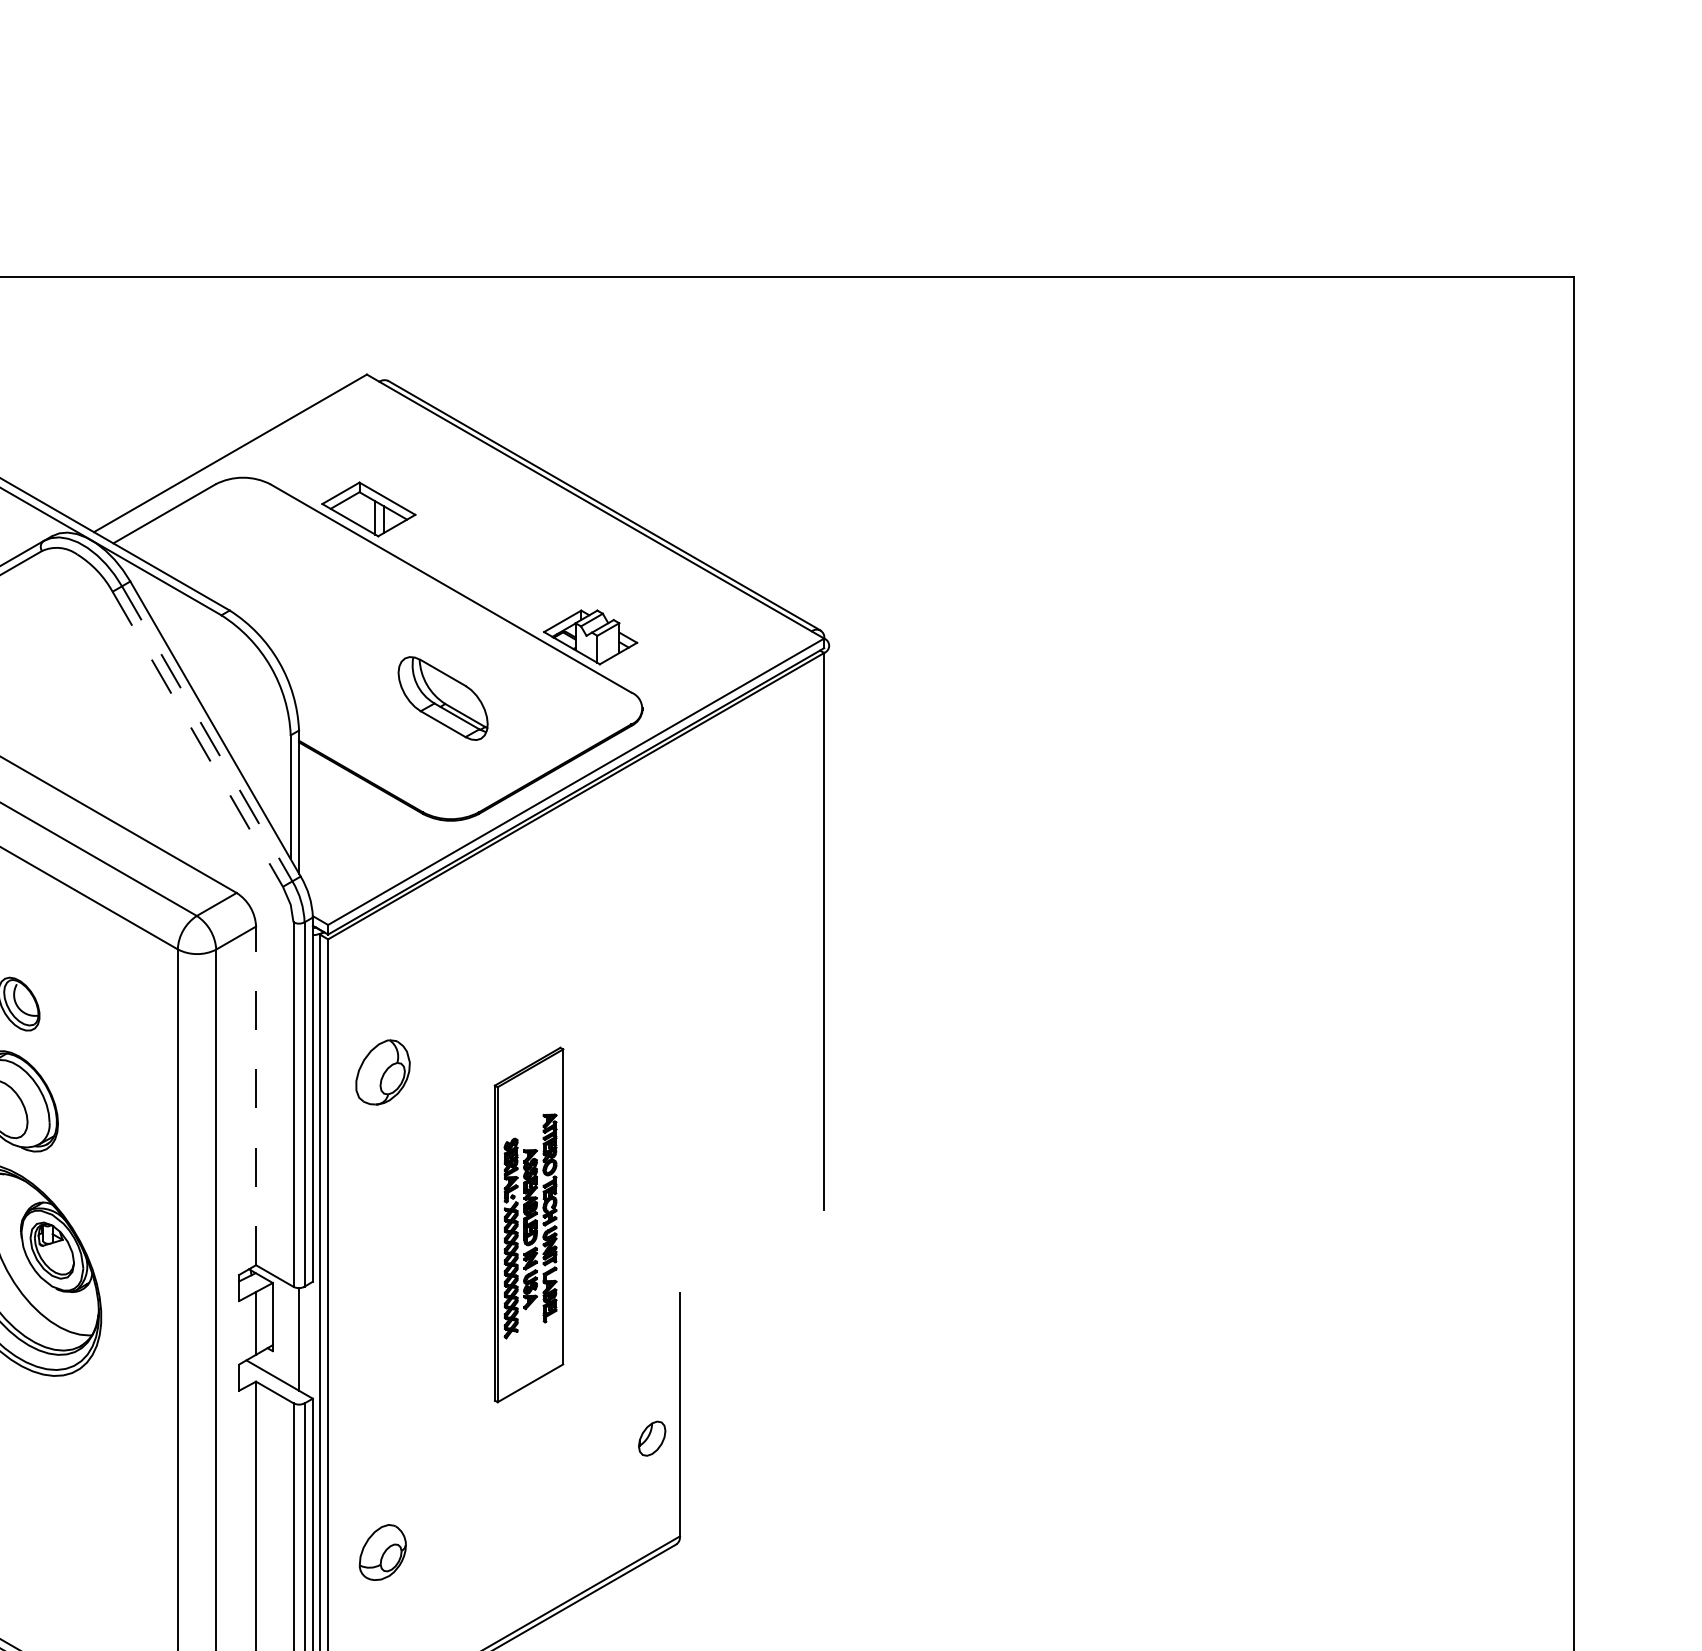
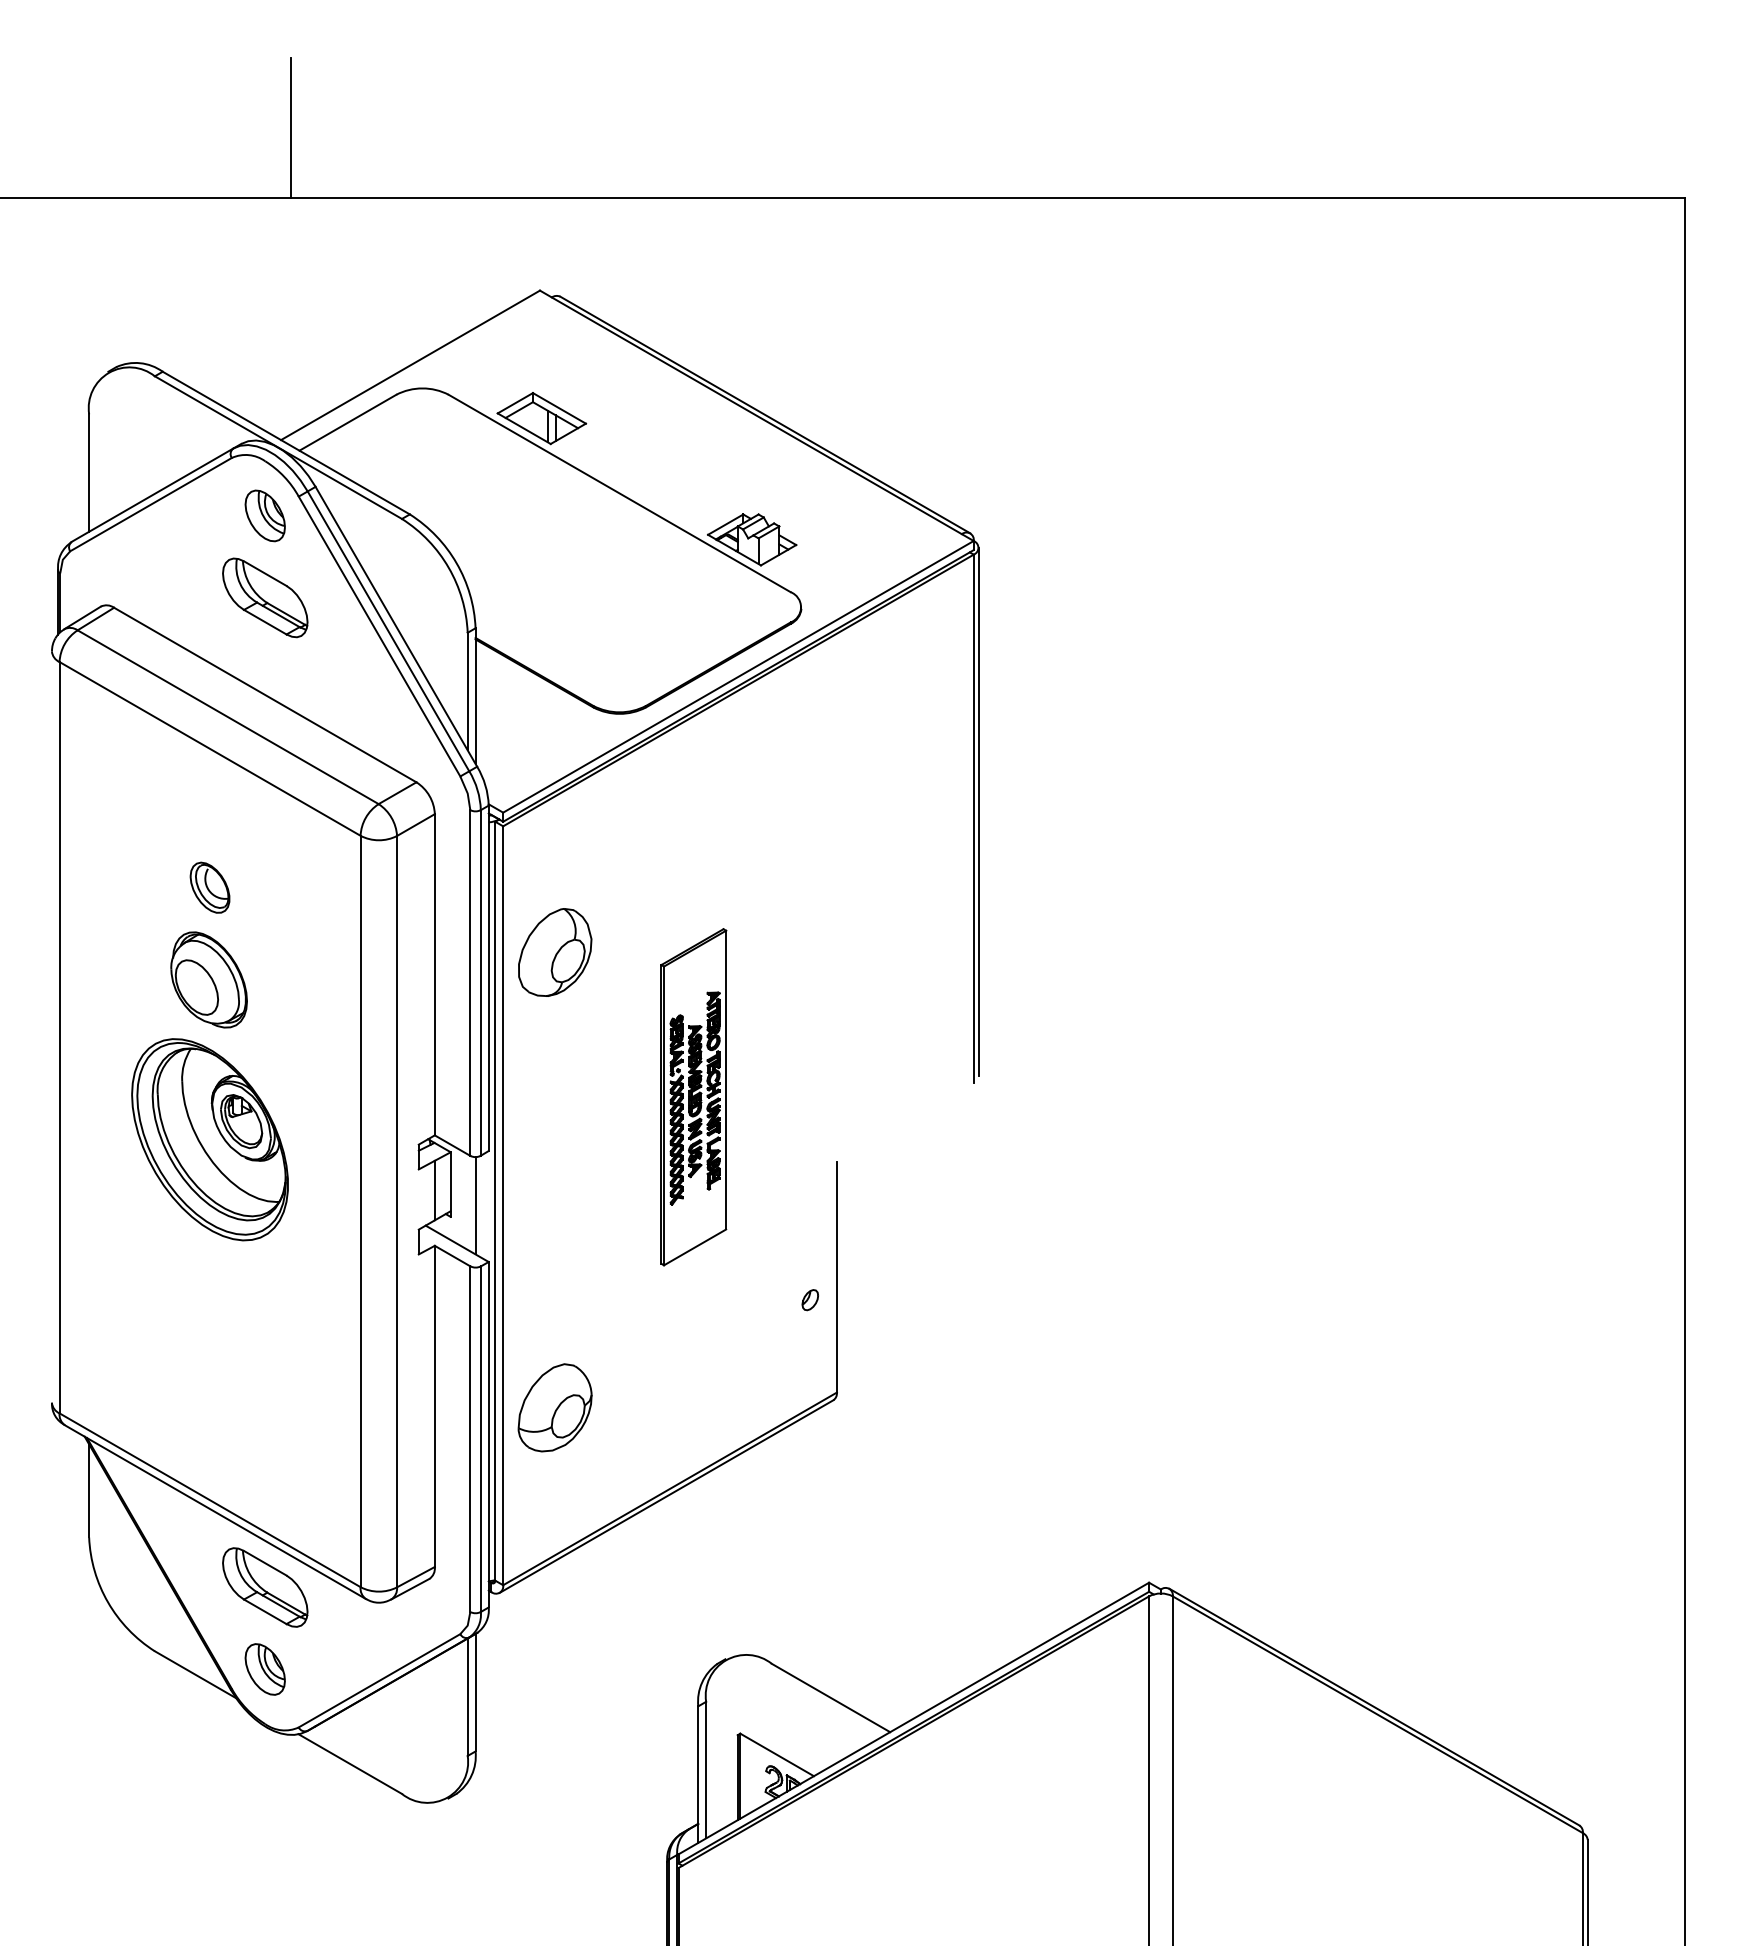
line: (103, 202) -> (290, 127), added
part: (76, 611) -> (264, 515), added
part: (443, 698) -> (265, 597), moved
line: (207, 733) -> (388, 631), dashed -> solid
line: (197, 739) -> (379, 636), dashed -> solid
line: (829, 923) -> (978, 811), added
part: (383, 1072) -> (555, 952), size x1.43
line: (255, 1095) -> (434, 974), dashed -> solid
part: (651, 1439) -> (809, 1300), size x0.62
part: (382, 1552) -> (554, 1407), size x1.67

